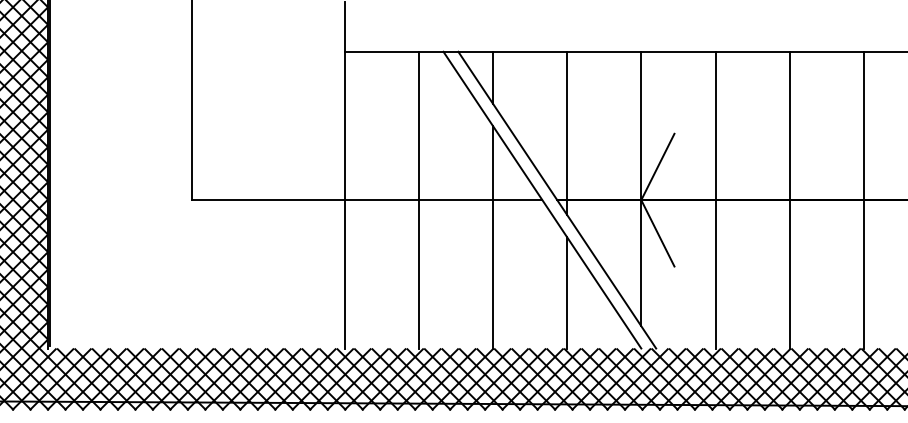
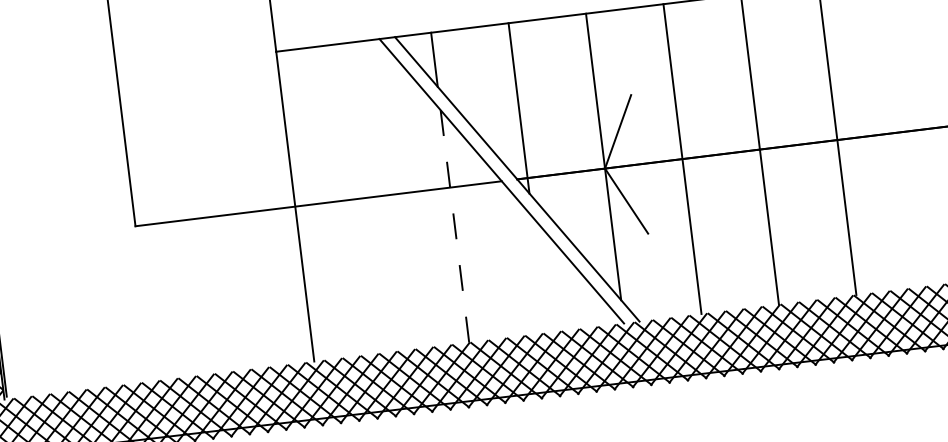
line: (418, 199) -> (372, 196), removed
line: (492, 236) -> (454, 225), solid -> dashed
line: (567, 292) -> (539, 274), removed

